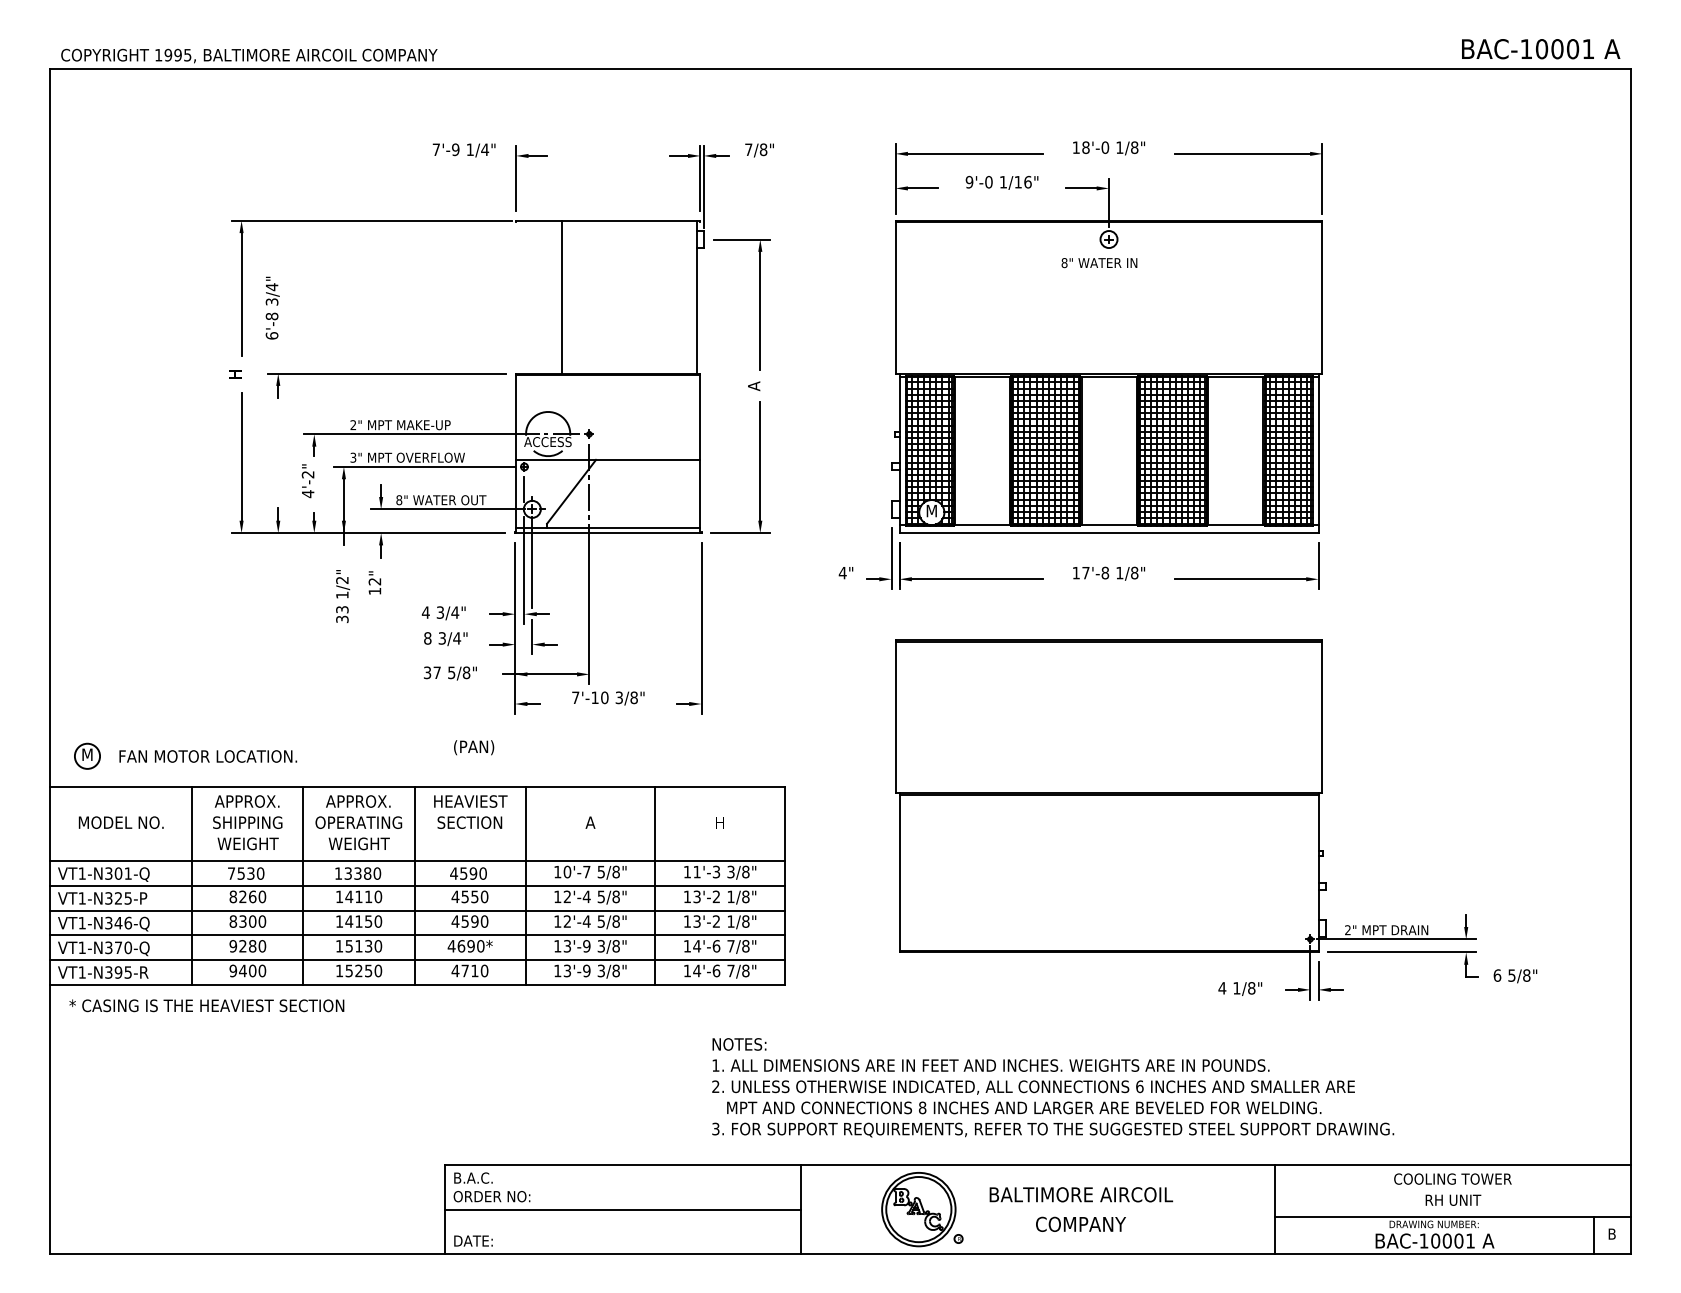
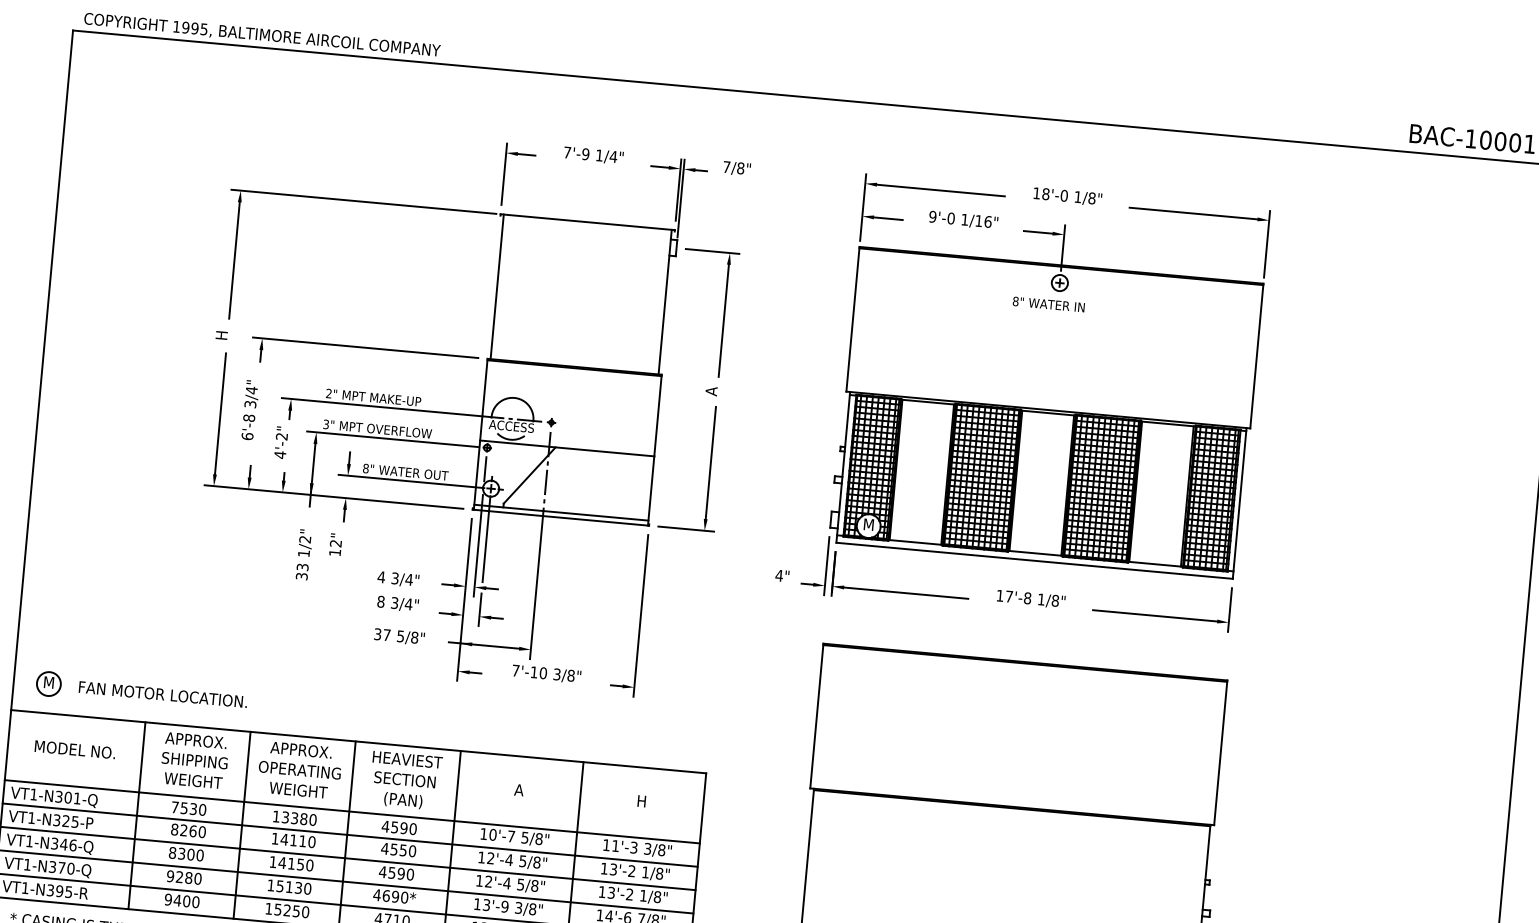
text: (463, 150) -> (593, 155), moved
line: (561, 296) -> (497, 286), moved
text: (272, 307) -> (250, 409), moved
text: (474, 747) -> (403, 800), moved

